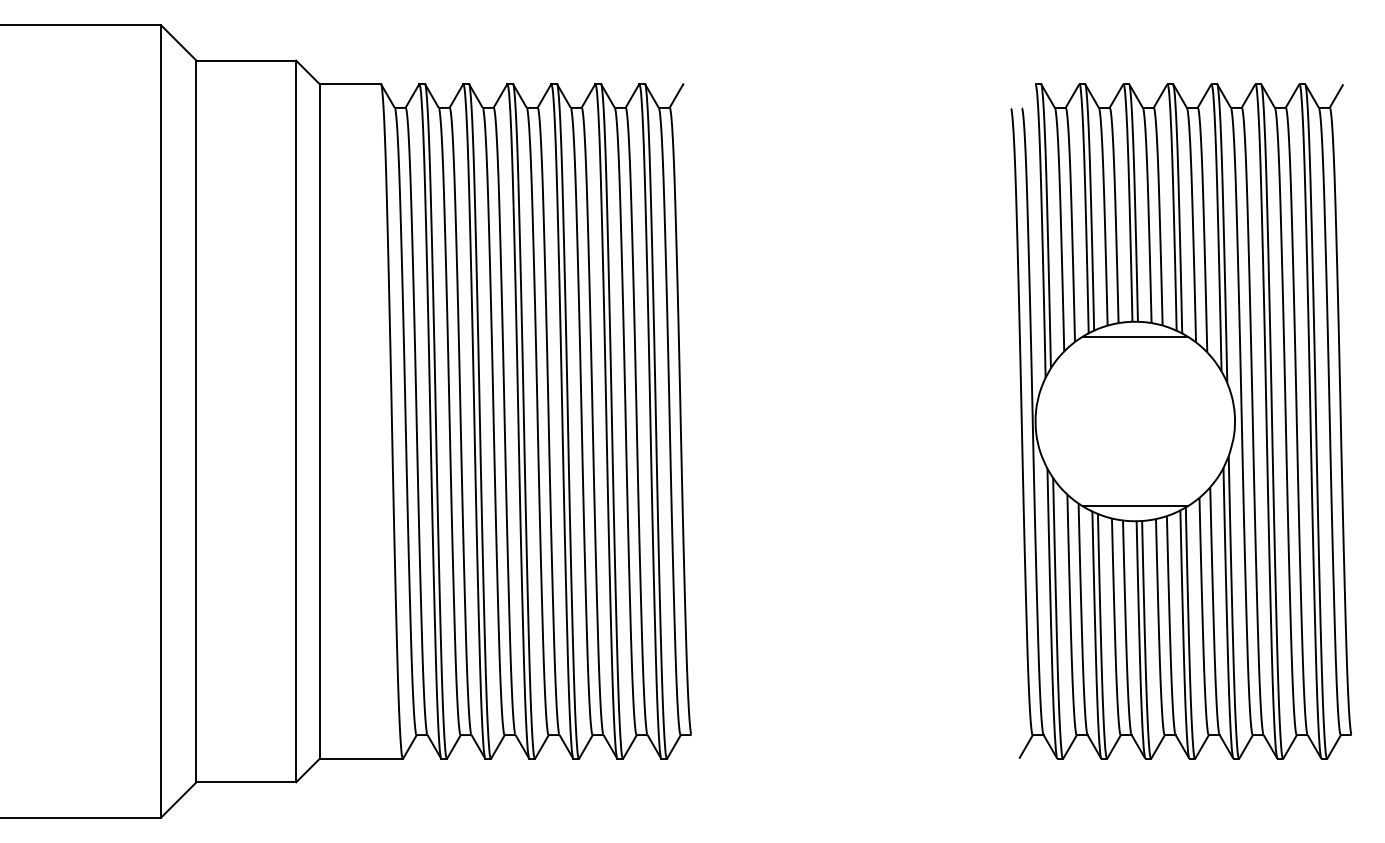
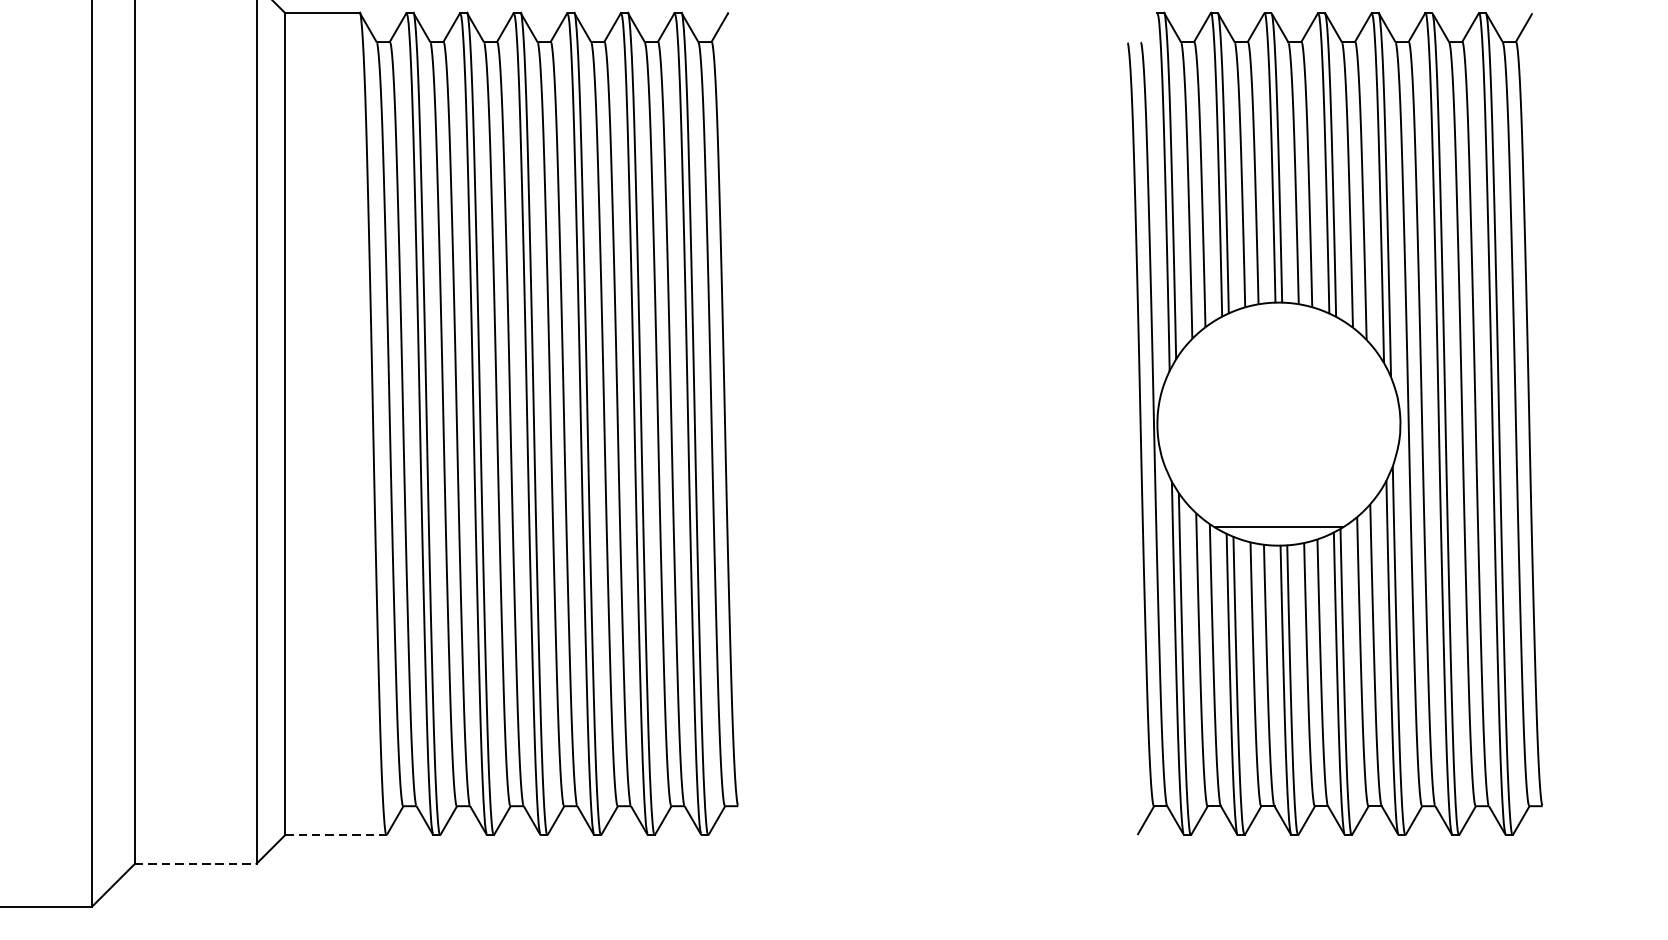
line: (1134, 336) -> (1277, 320), removed
line: (361, 758) -> (336, 834), solid -> dashed
line: (246, 782) -> (195, 864), solid -> dashed

